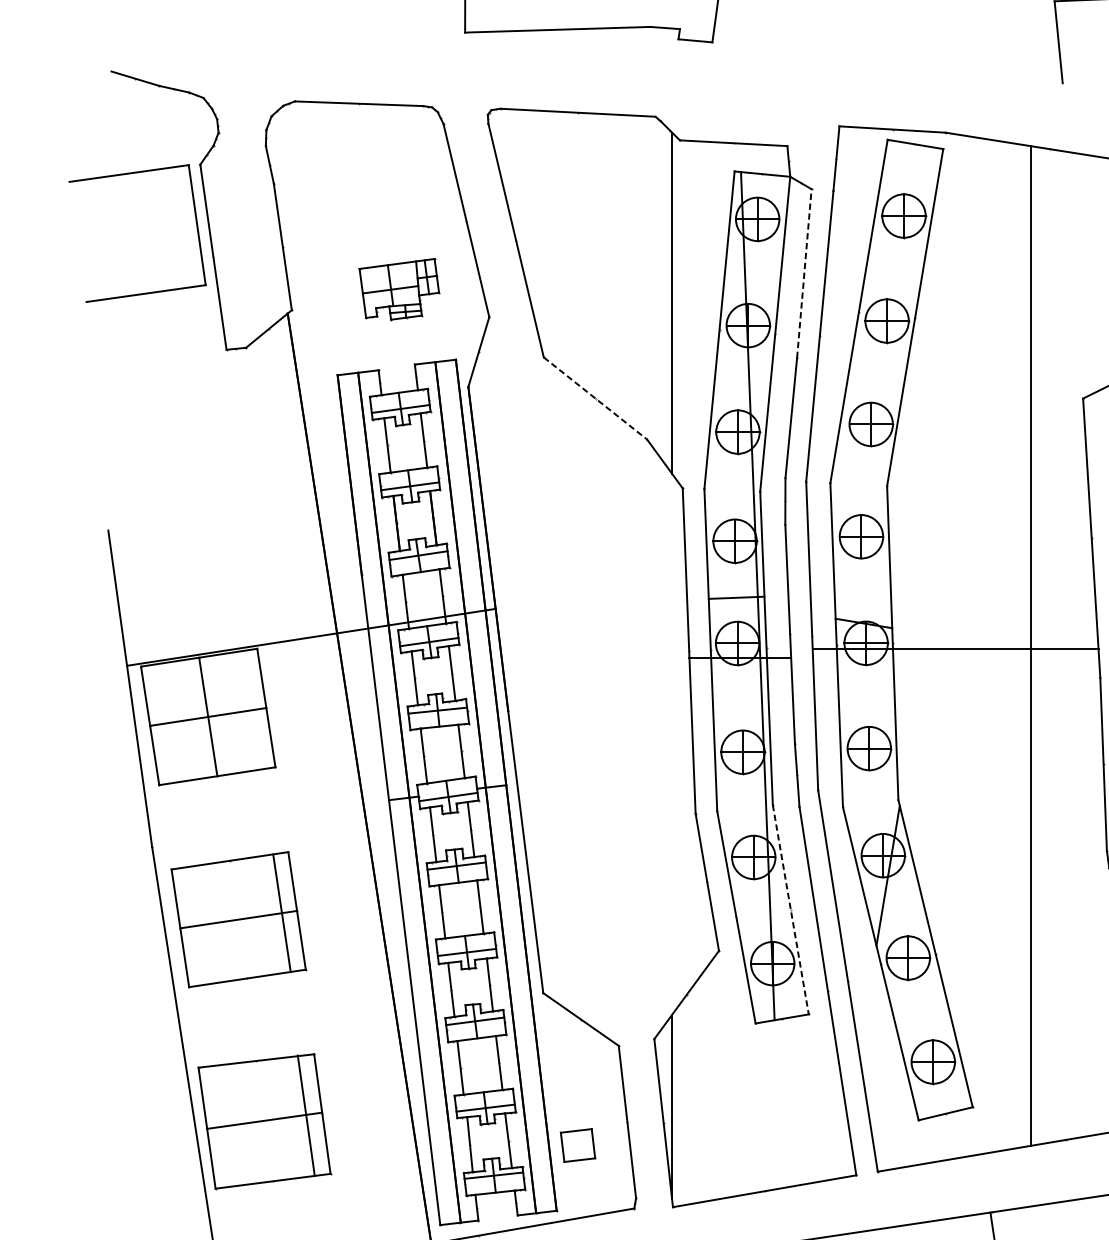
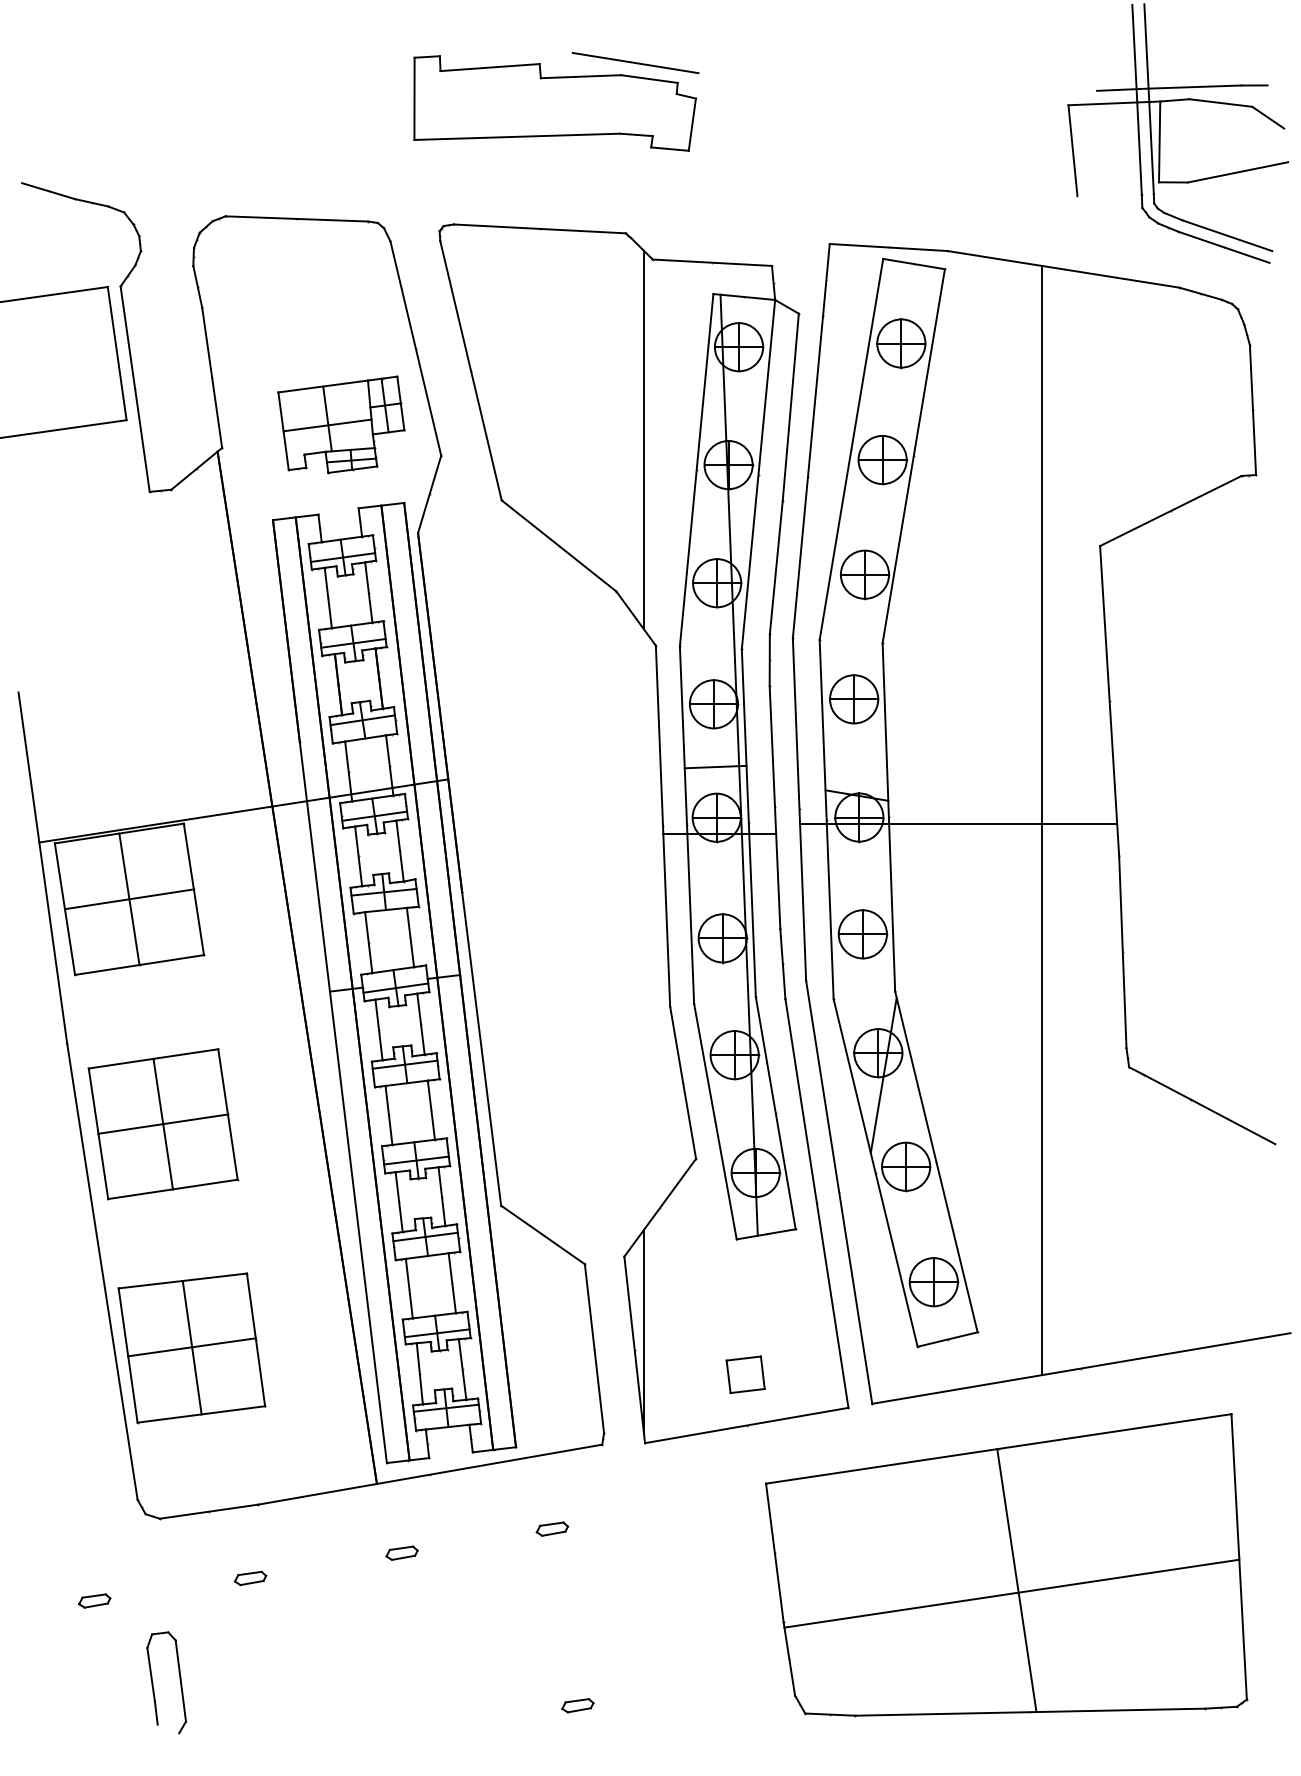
line: (804, 273) -> (790, 407), dashed -> solid
part: (399, 289) -> (341, 424), size x1.43
line: (595, 399) -> (559, 546), dashed -> solid
line: (790, 910) -> (775, 1113), dashed -> solid
line: (281, 912) -> (162, 1123), moved
line: (305, 1115) -> (191, 1347), moved
part: (577, 1145) -> (745, 1374), moved

